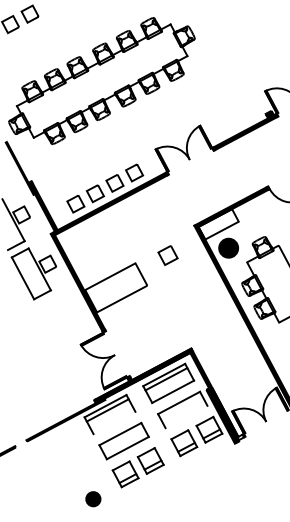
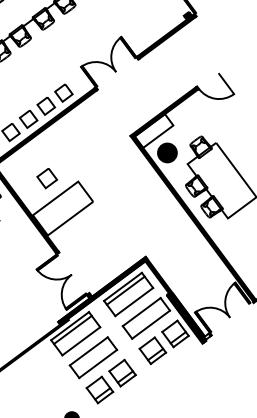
part: (167, 255) -> (46, 178), moved
line: (186, 416) -> (151, 324), added
line: (114, 422) -> (81, 340), added

